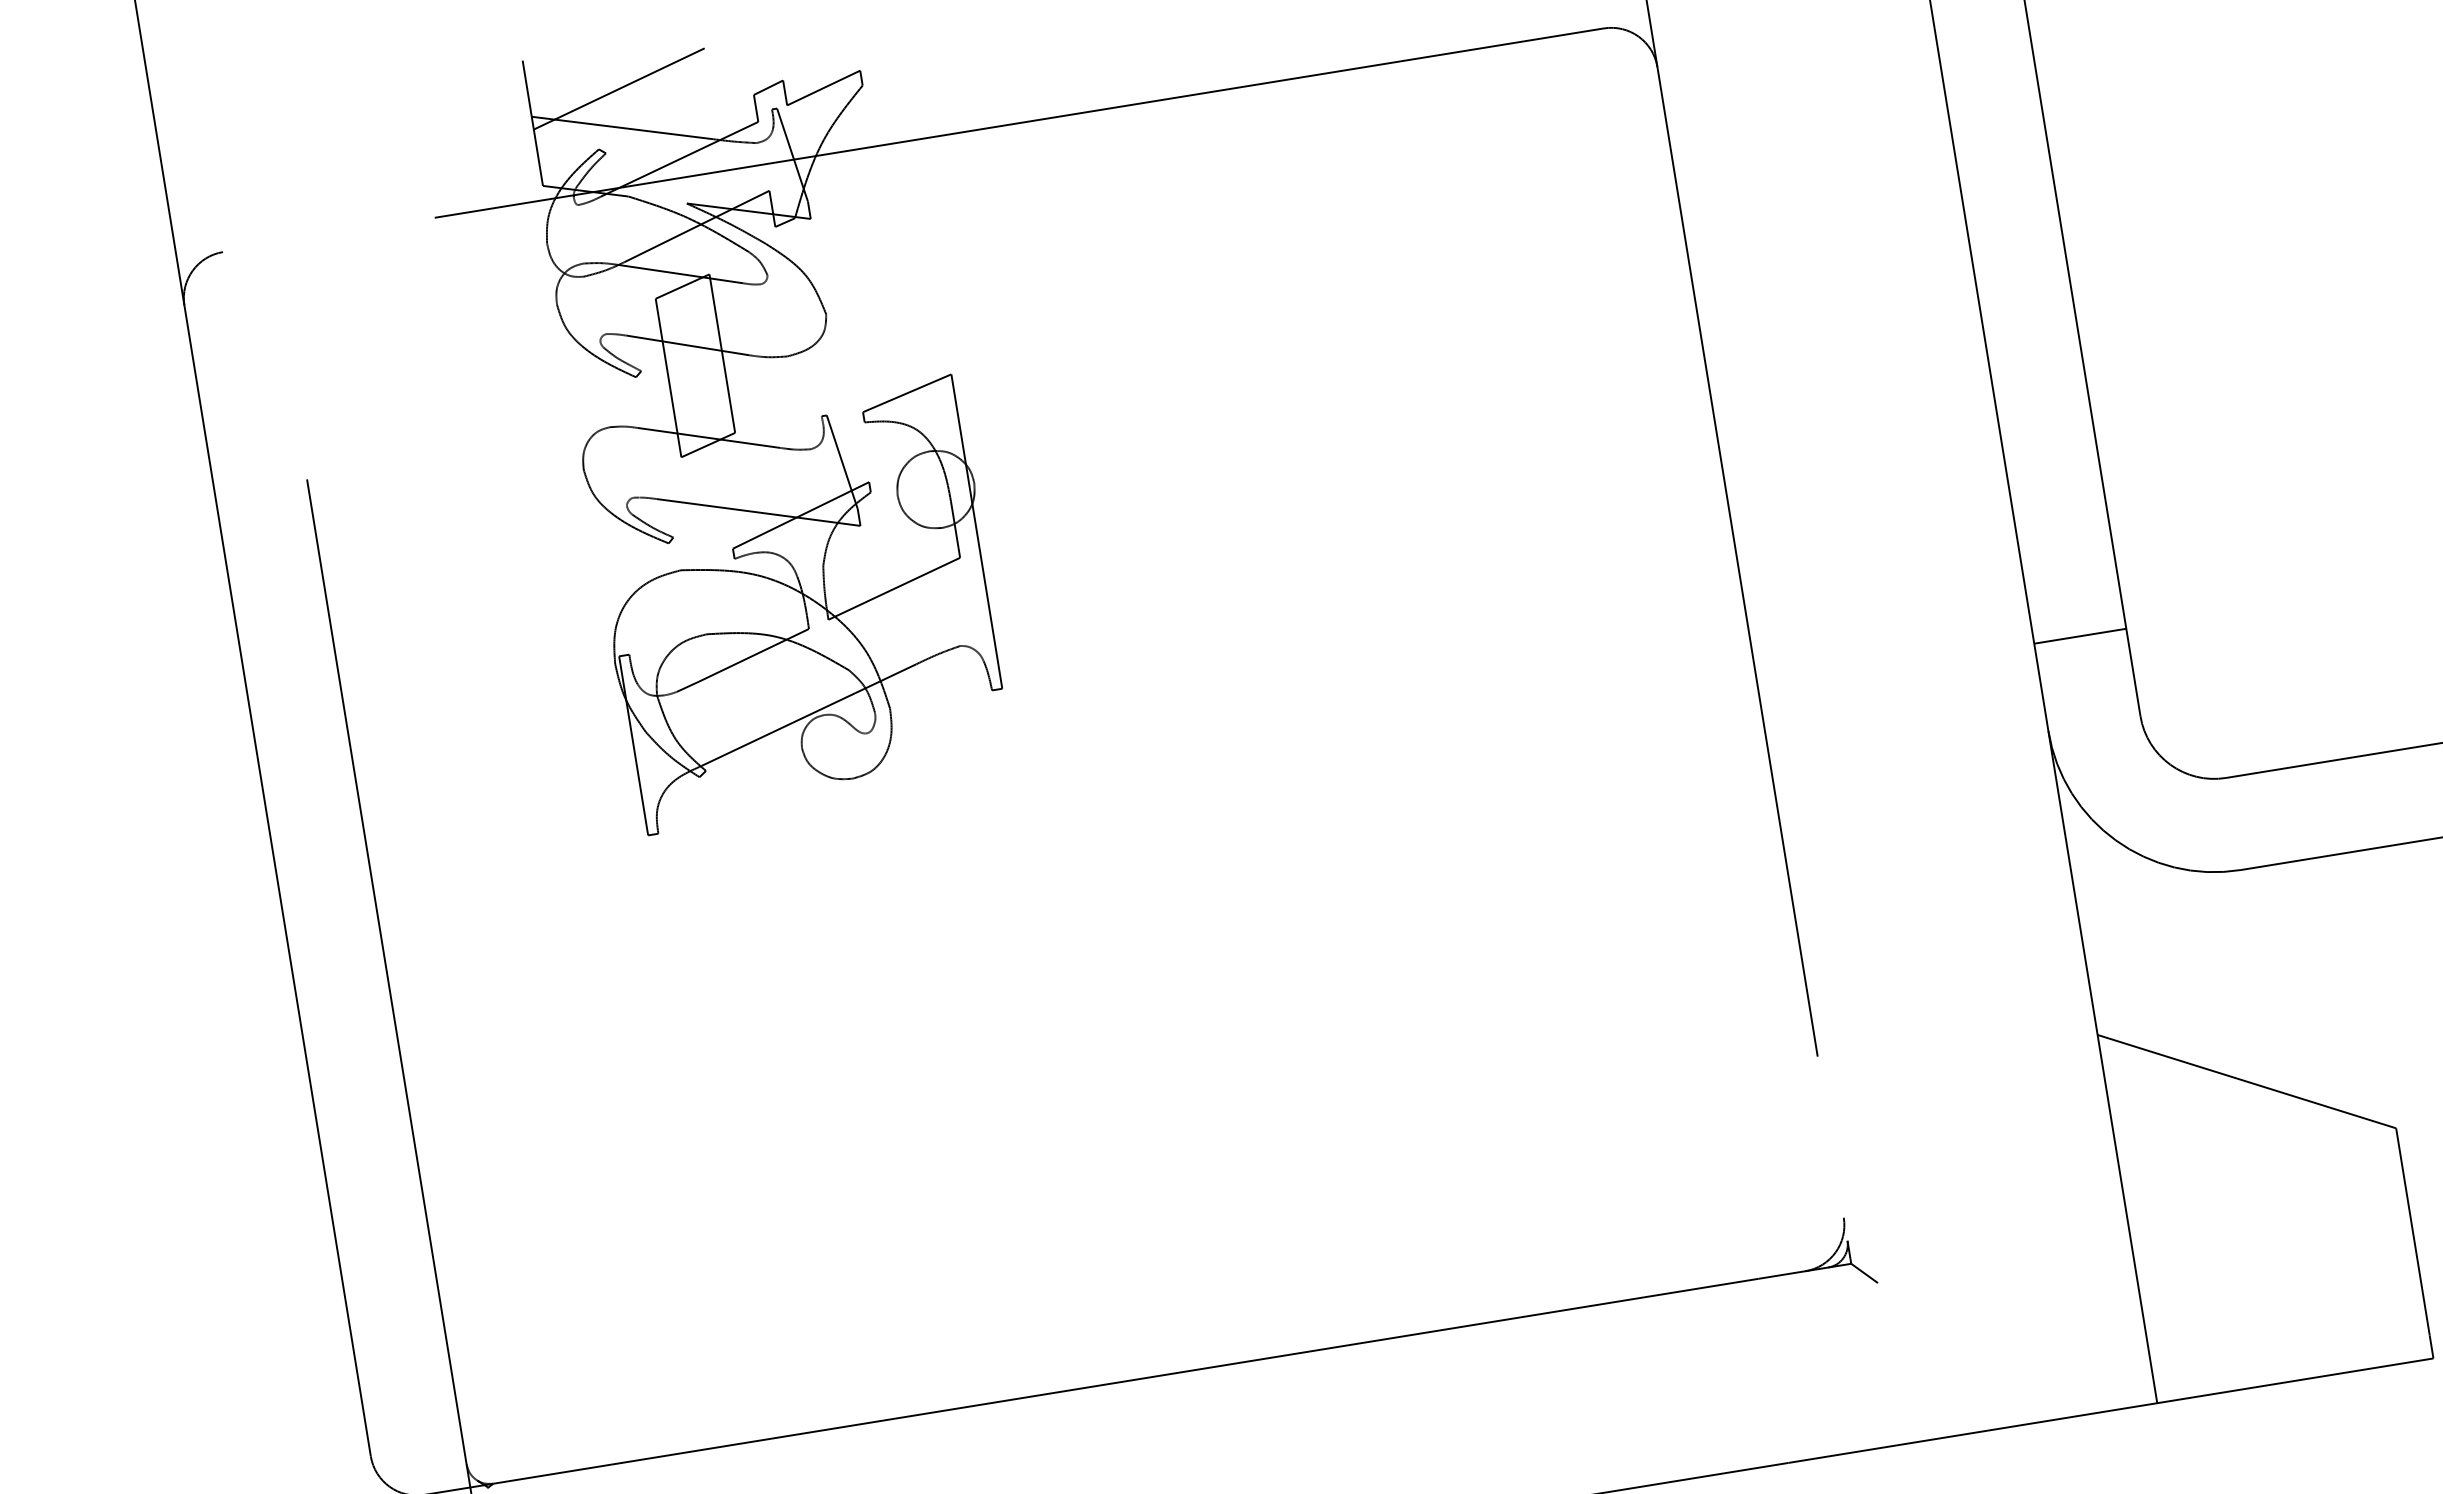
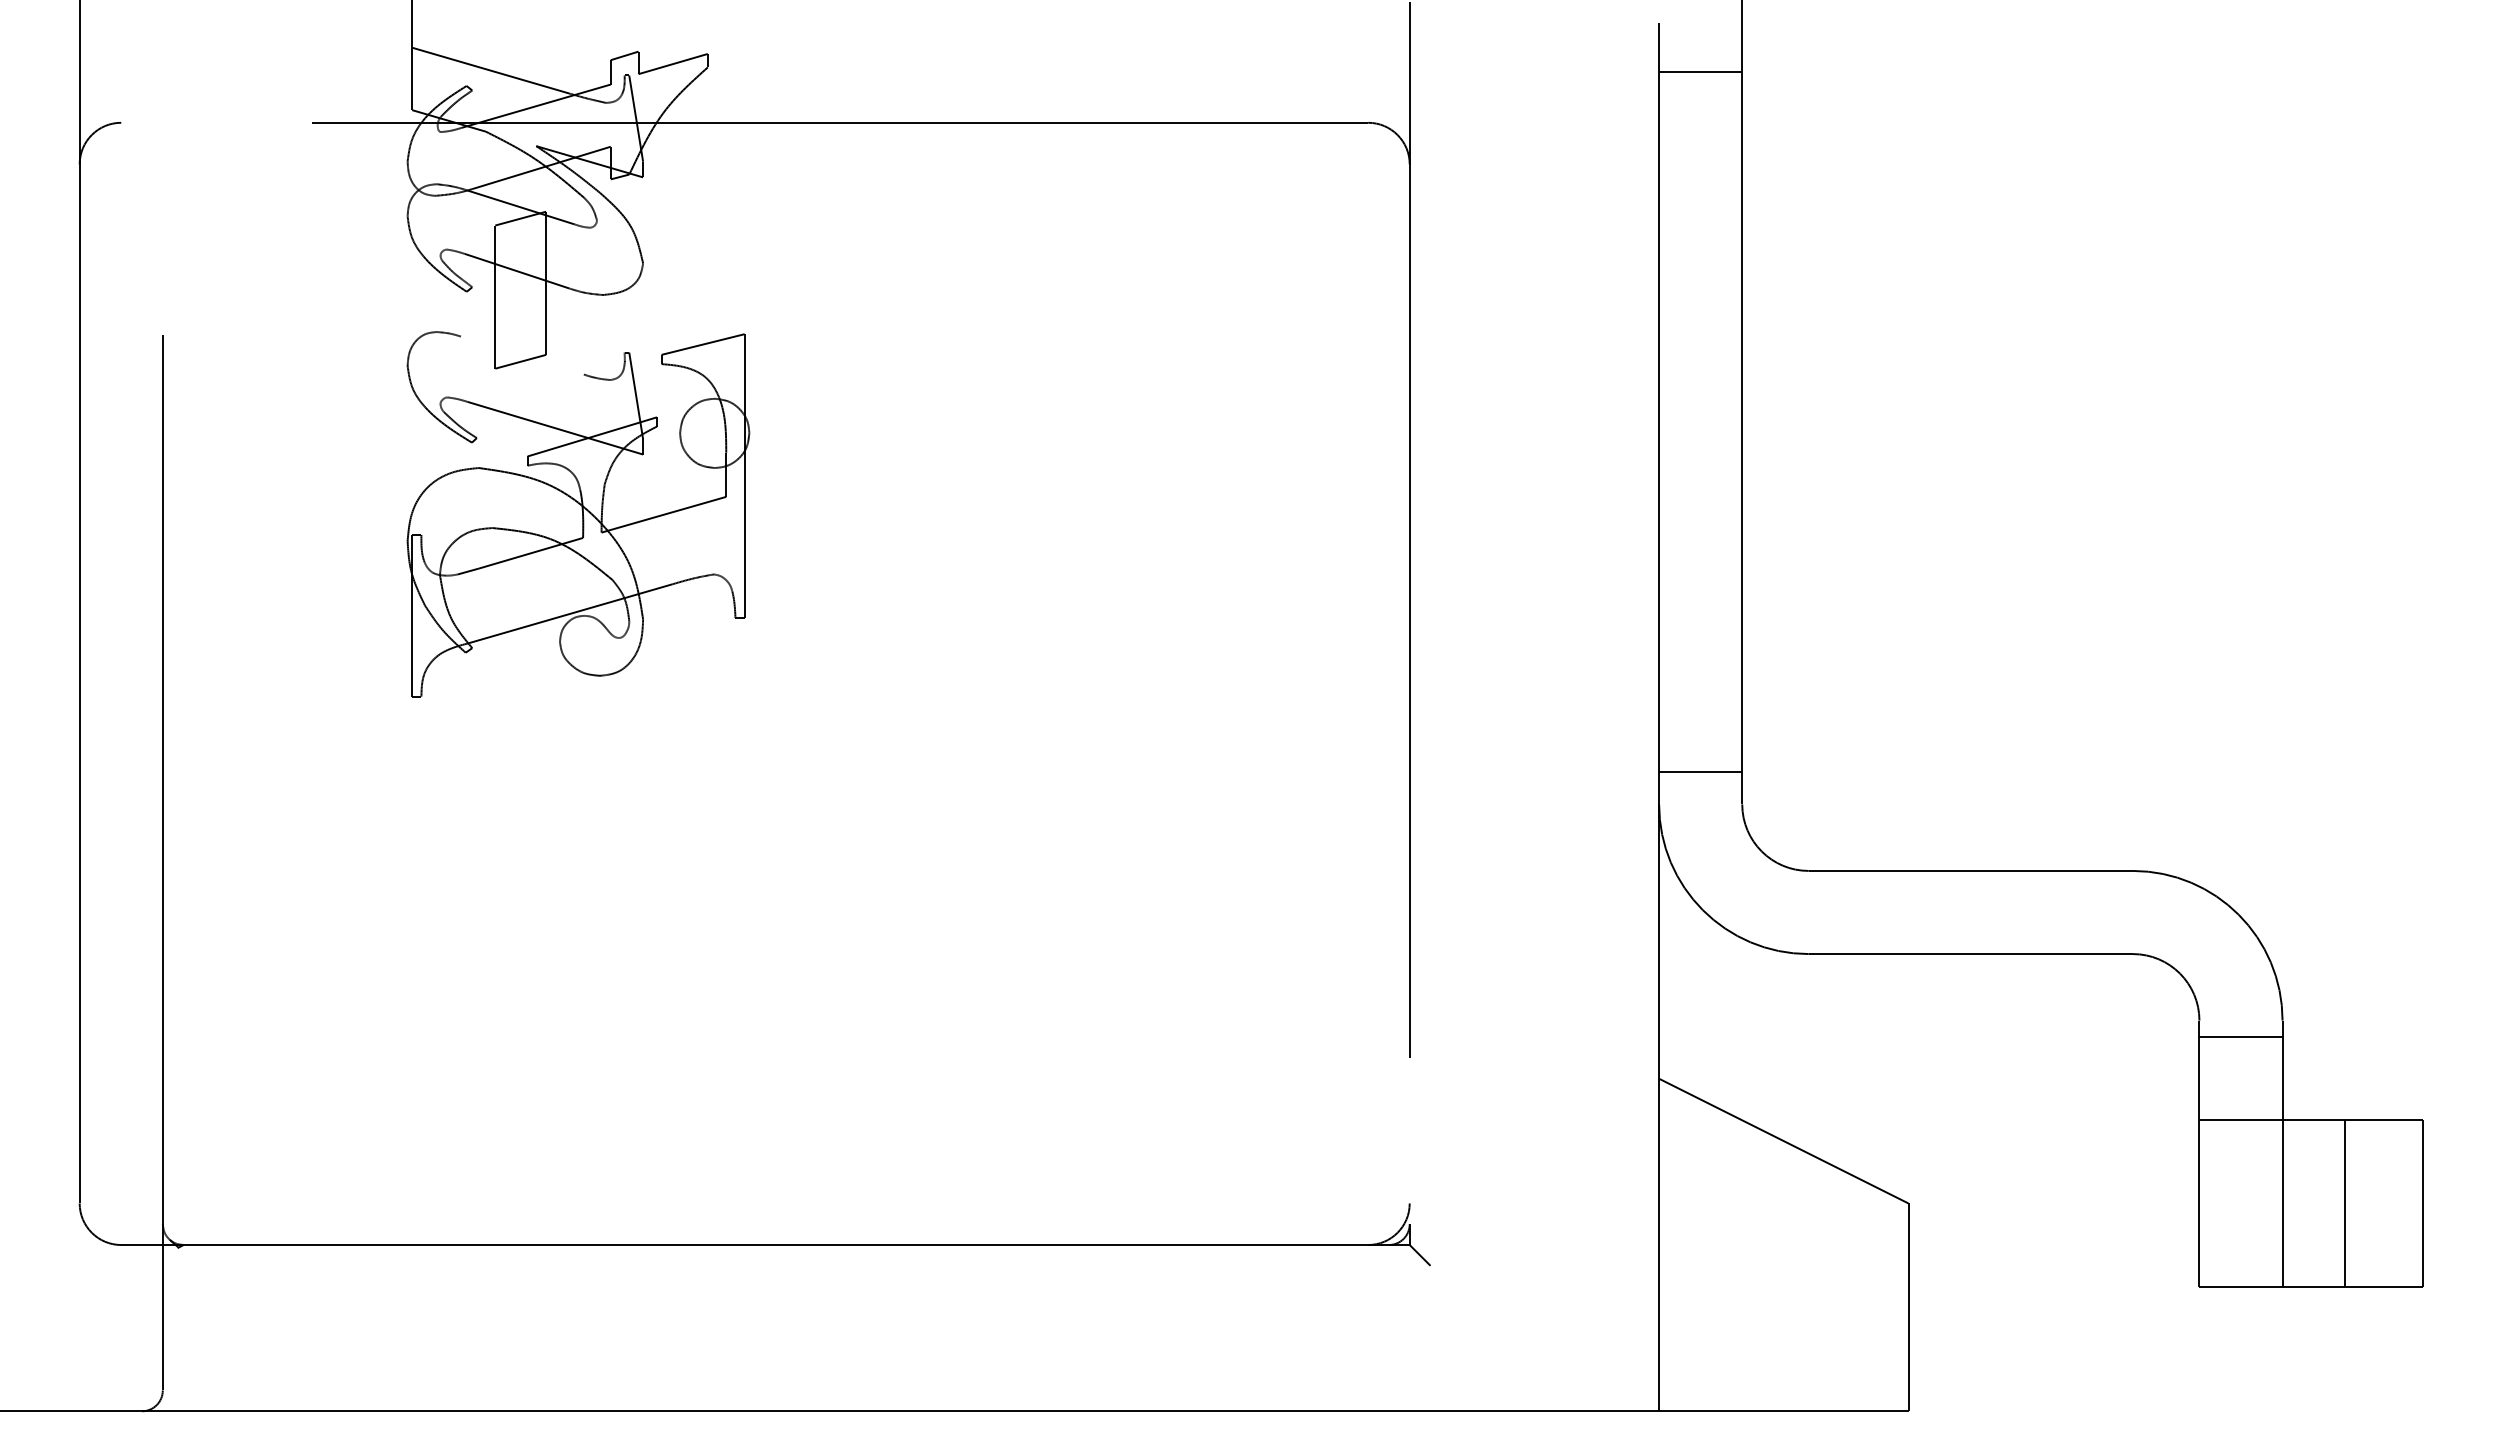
line: (619, 88) -> (493, 35), removed
line: (709, 437) -> (522, 355), removed
line: (2080, 636) -> (1700, 772), moved

